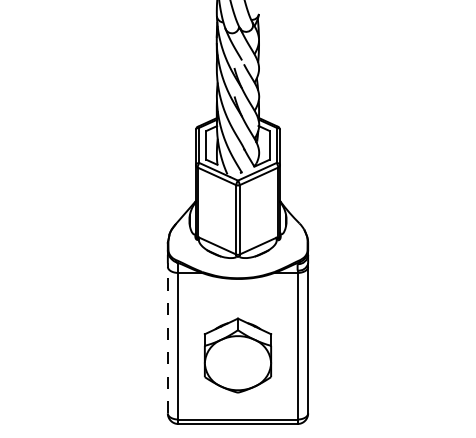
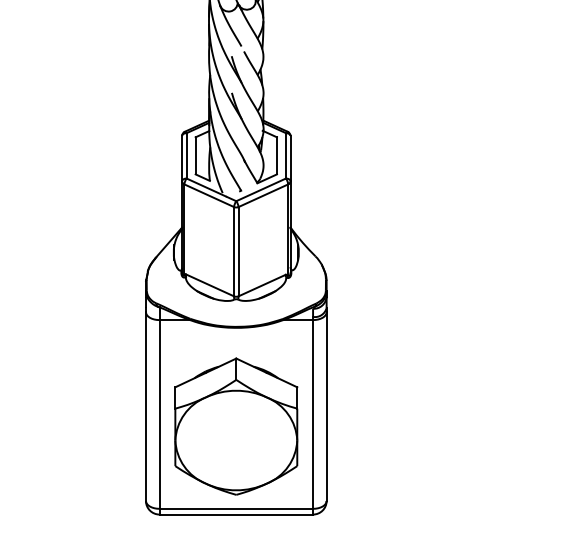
line: (167, 339) -> (145, 405), dashed -> solid
part: (237, 355) -> (235, 426), size x1.43

